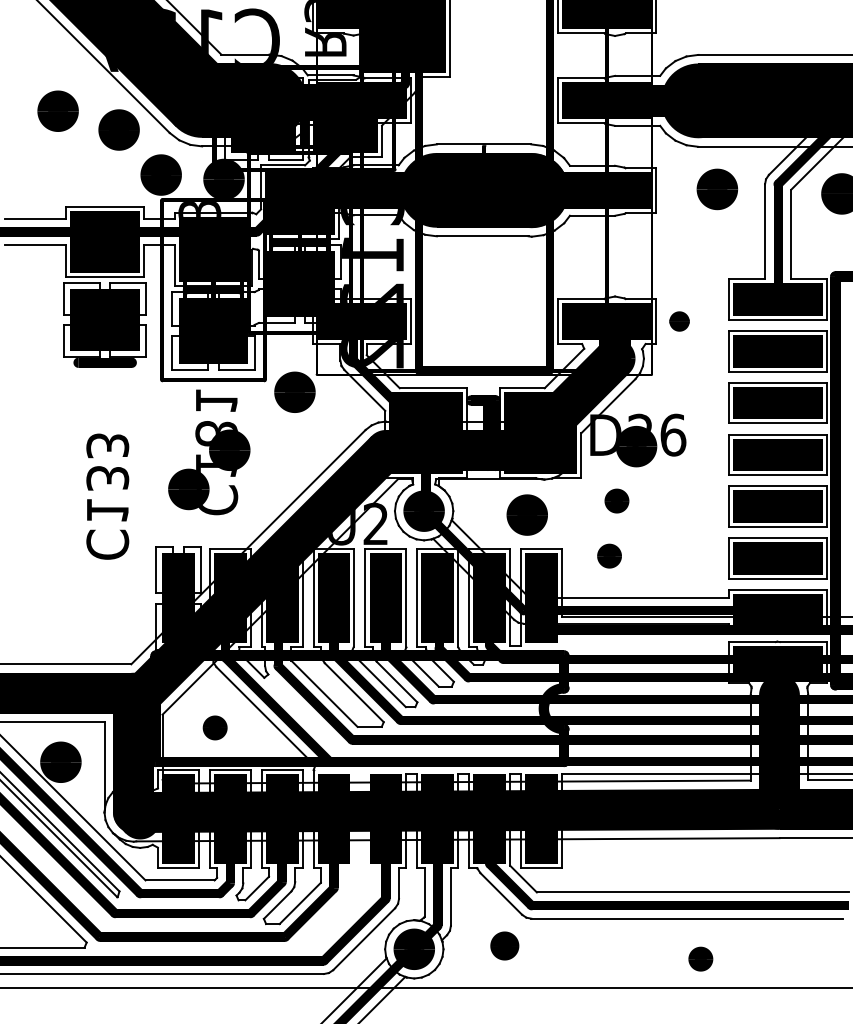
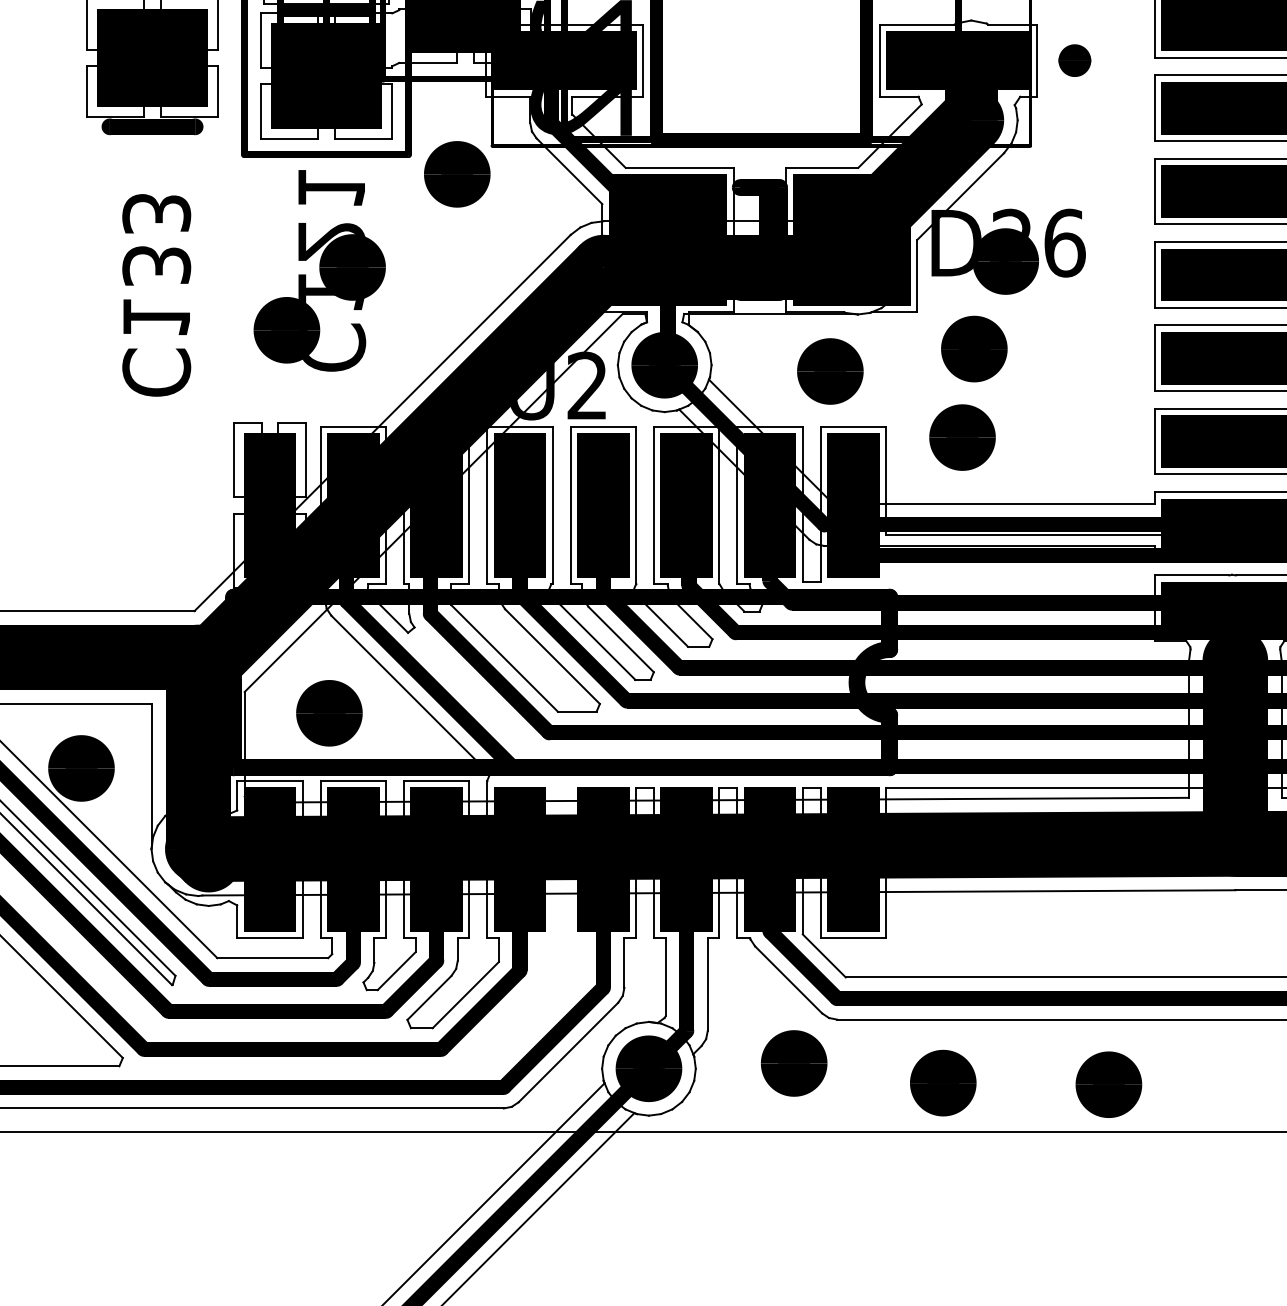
text: (216, 433) -> (331, 240), C181 -> C121
text: (107, 496) -> (156, 295), moved
part: (616, 500) -> (973, 348), size x1.67
part: (609, 555) -> (962, 436), size x1.67
part: (214, 727) -> (328, 712), size x1.67
part: (504, 945) -> (793, 1062), size x1.43
part: (597, 957) -> (943, 1081), added
part: (700, 958) -> (1108, 1083), size x1.67

